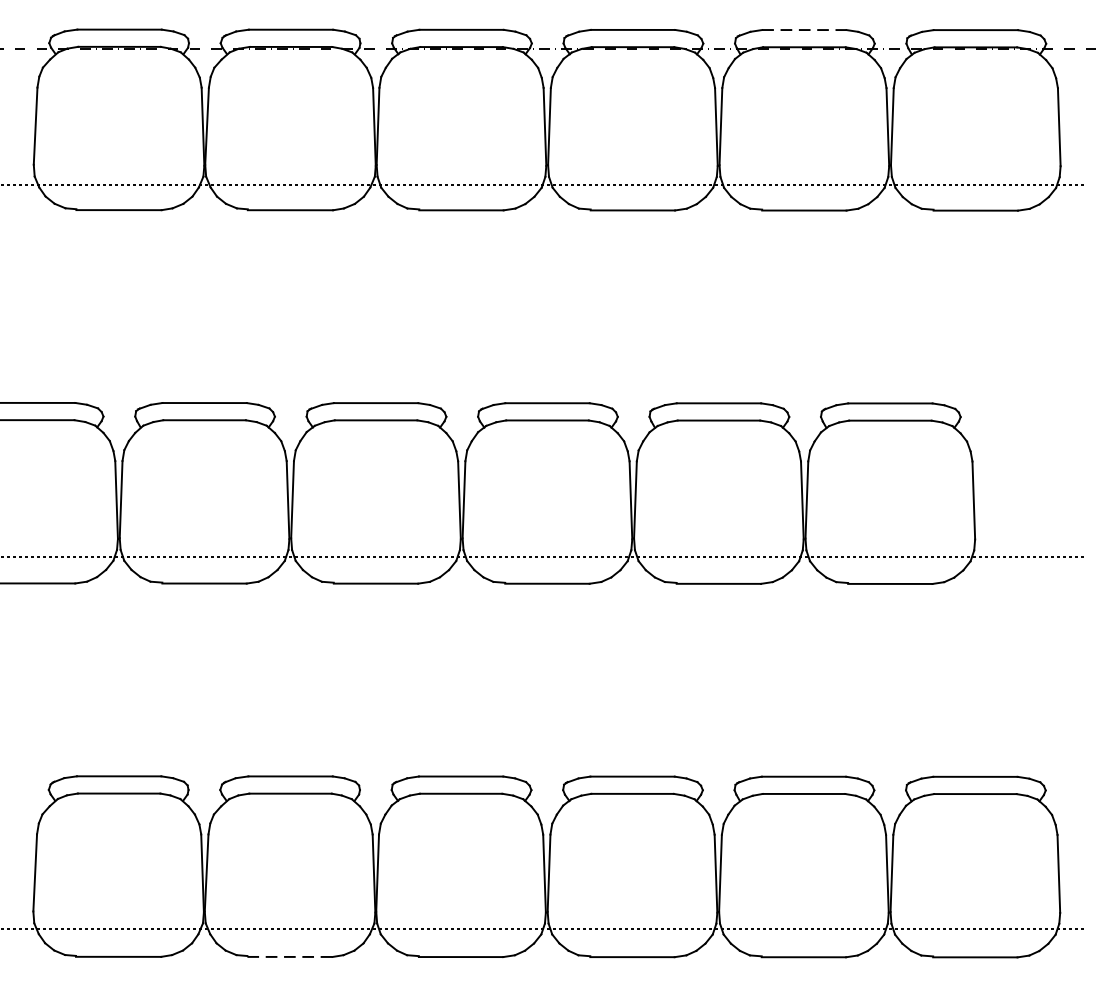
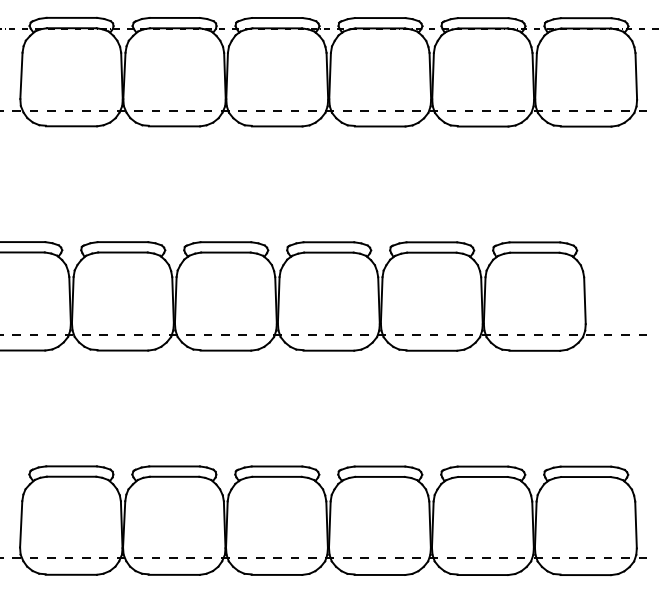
line: (804, 30) -> (483, 18), dashed -> solid
line: (290, 956) -> (174, 574), dashed -> solid

